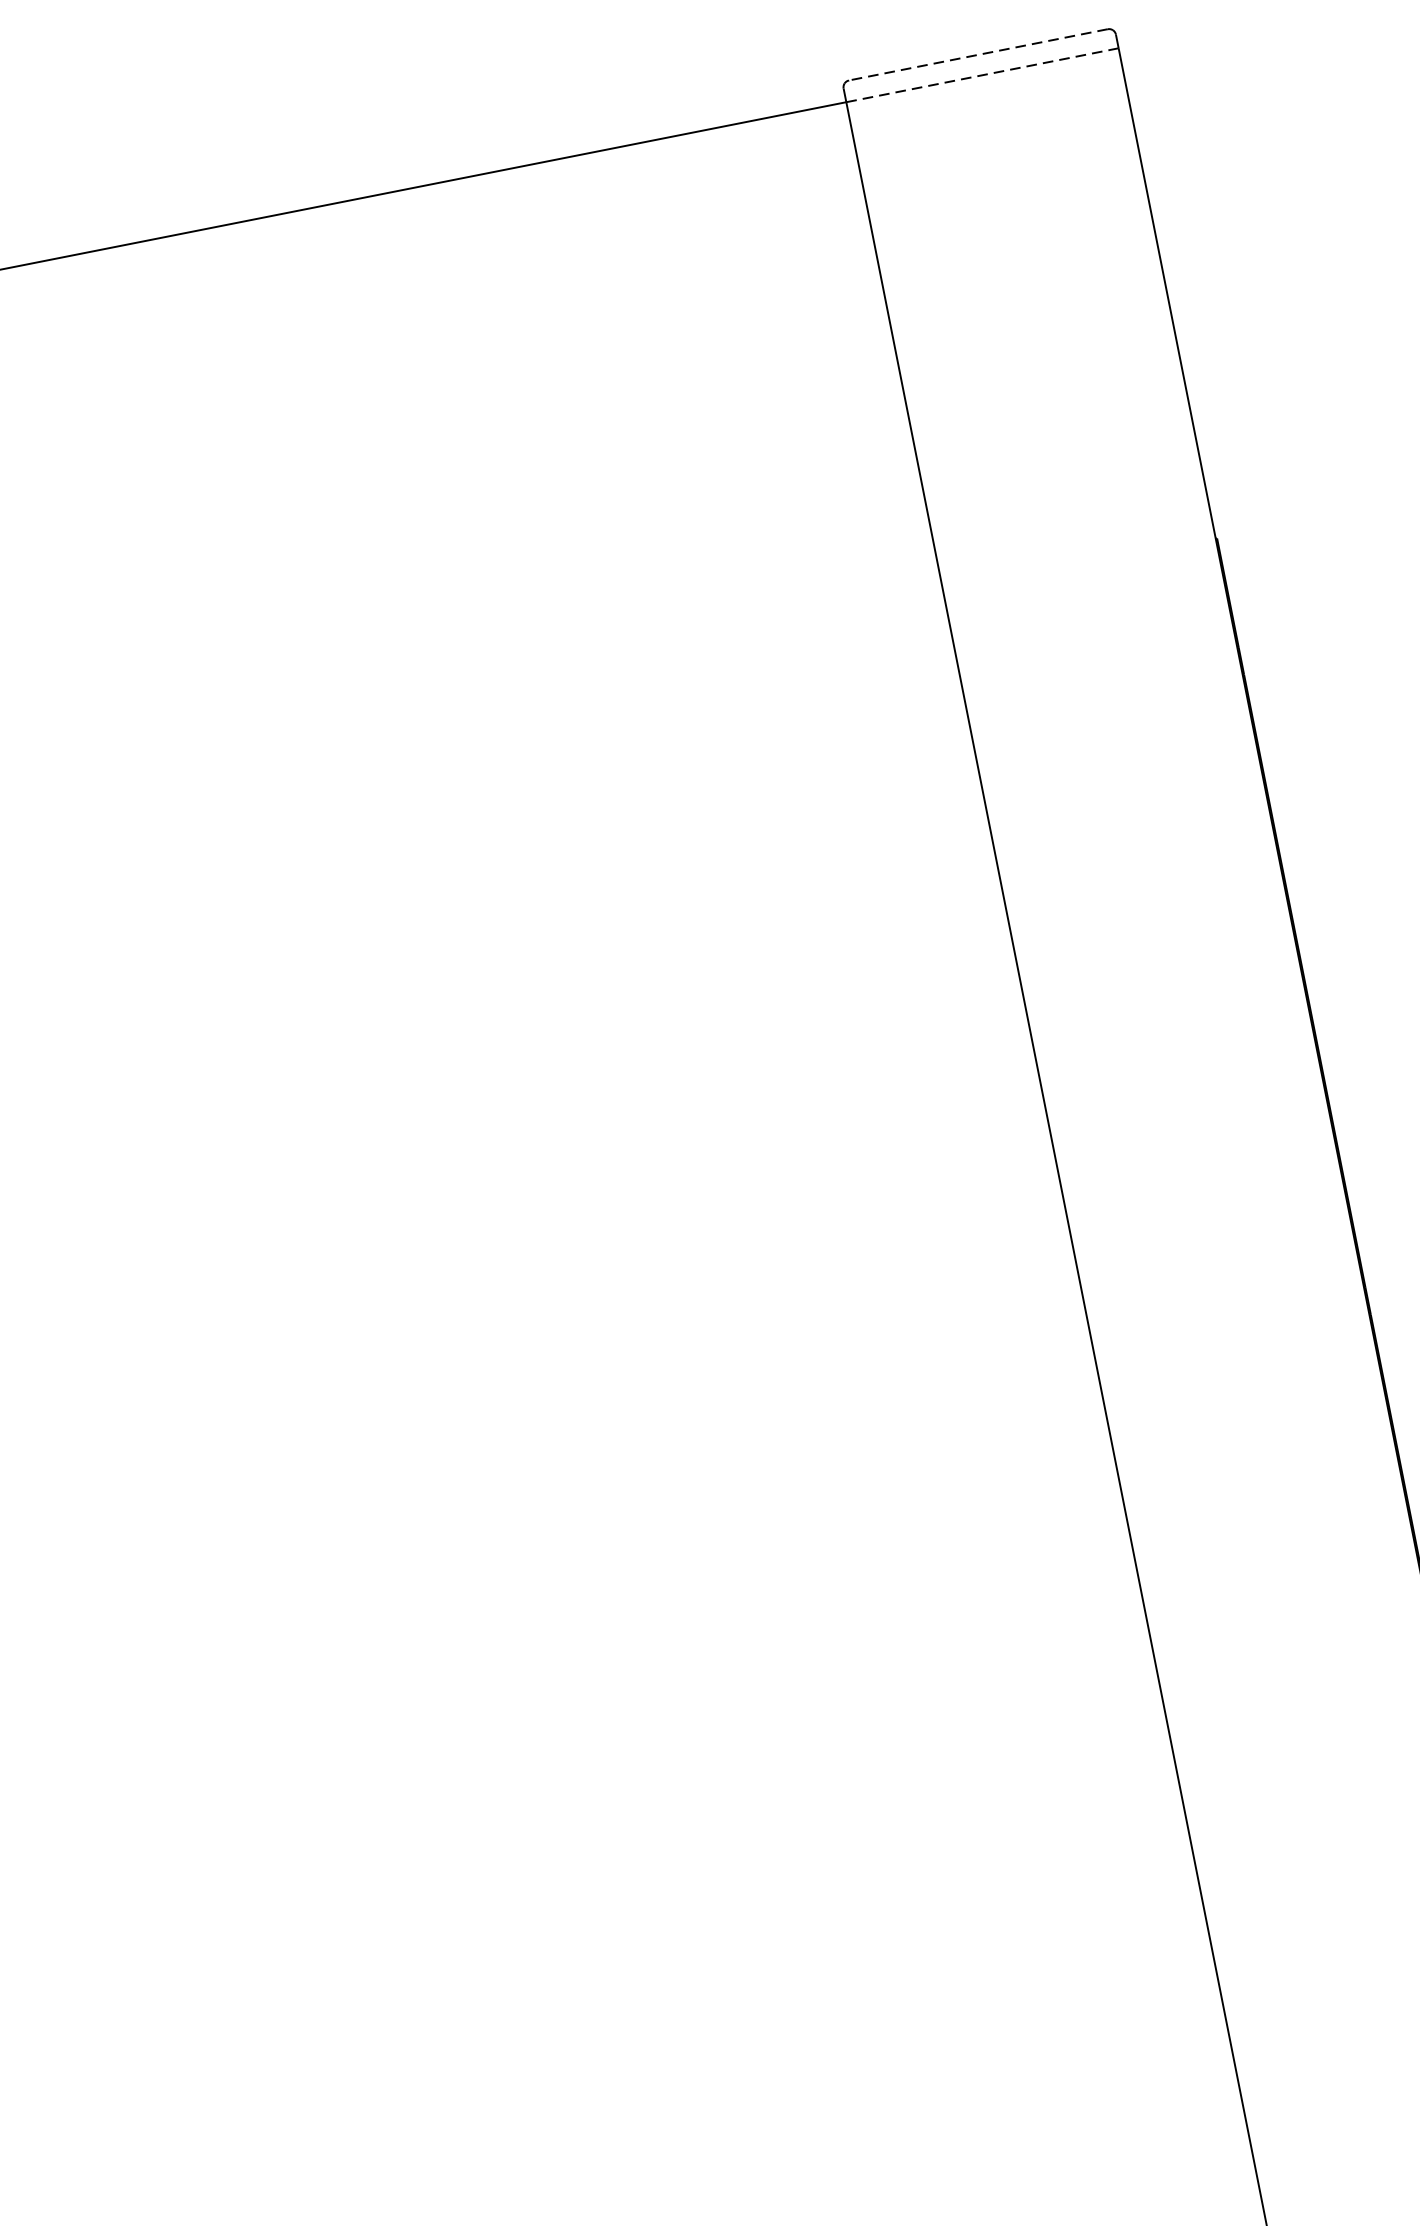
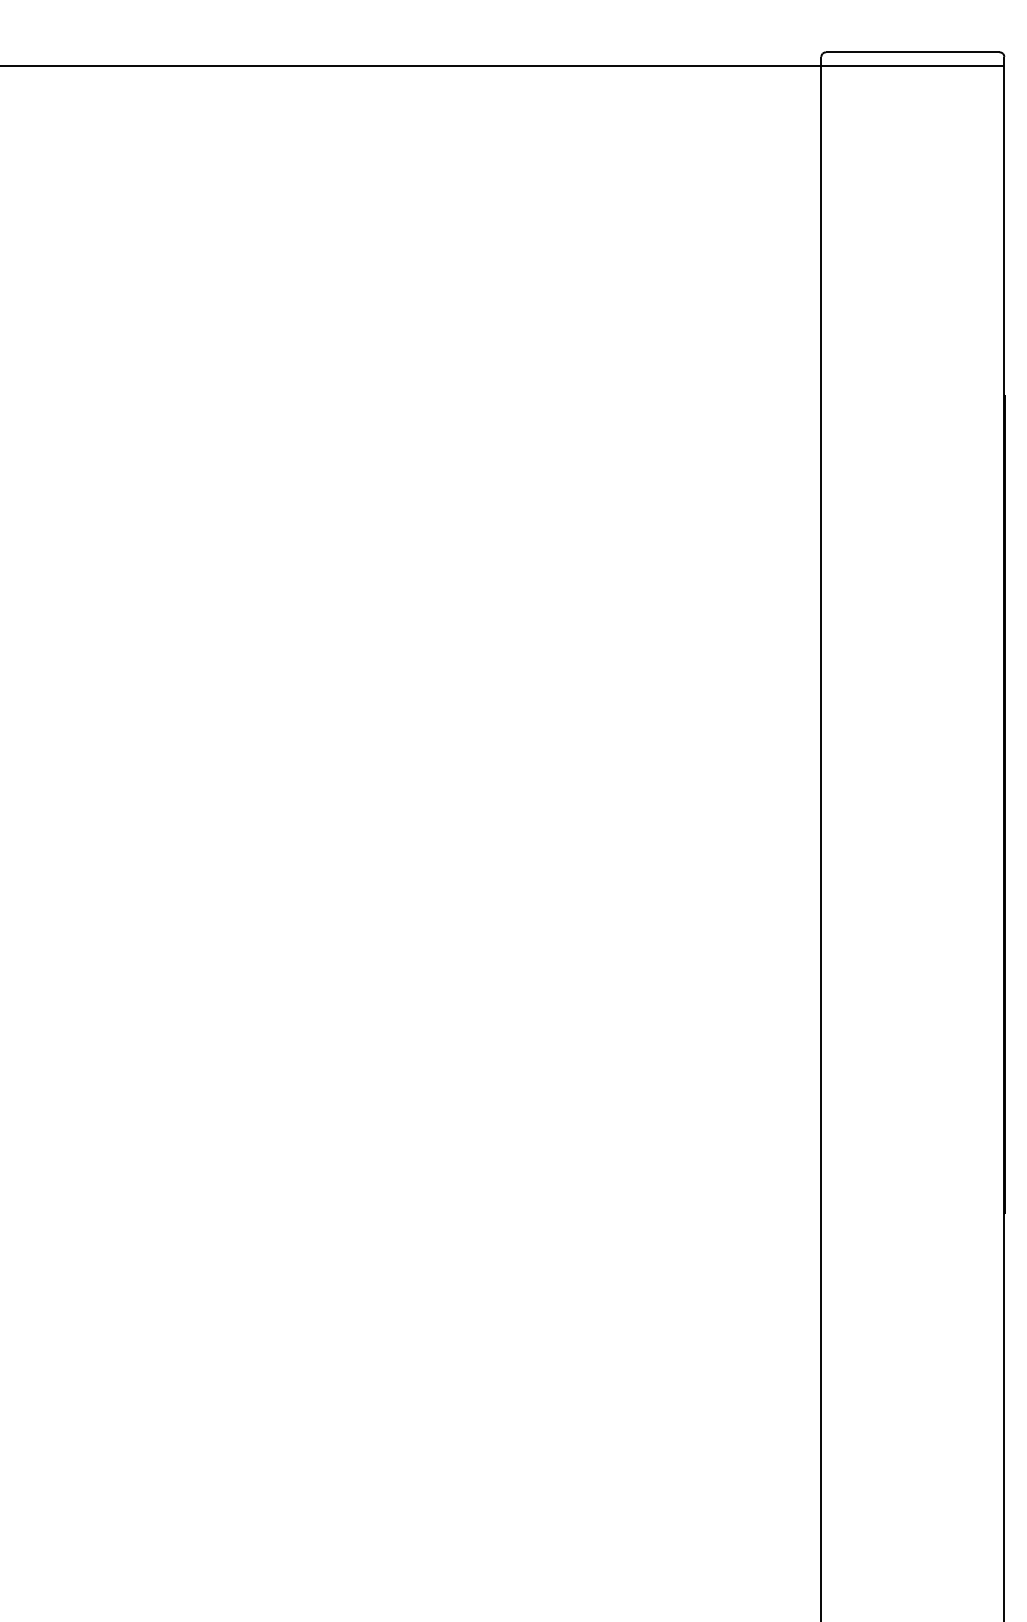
line: (977, 55) -> (912, 52), dashed -> solid
line: (983, 75) -> (913, 66), dashed -> solid

